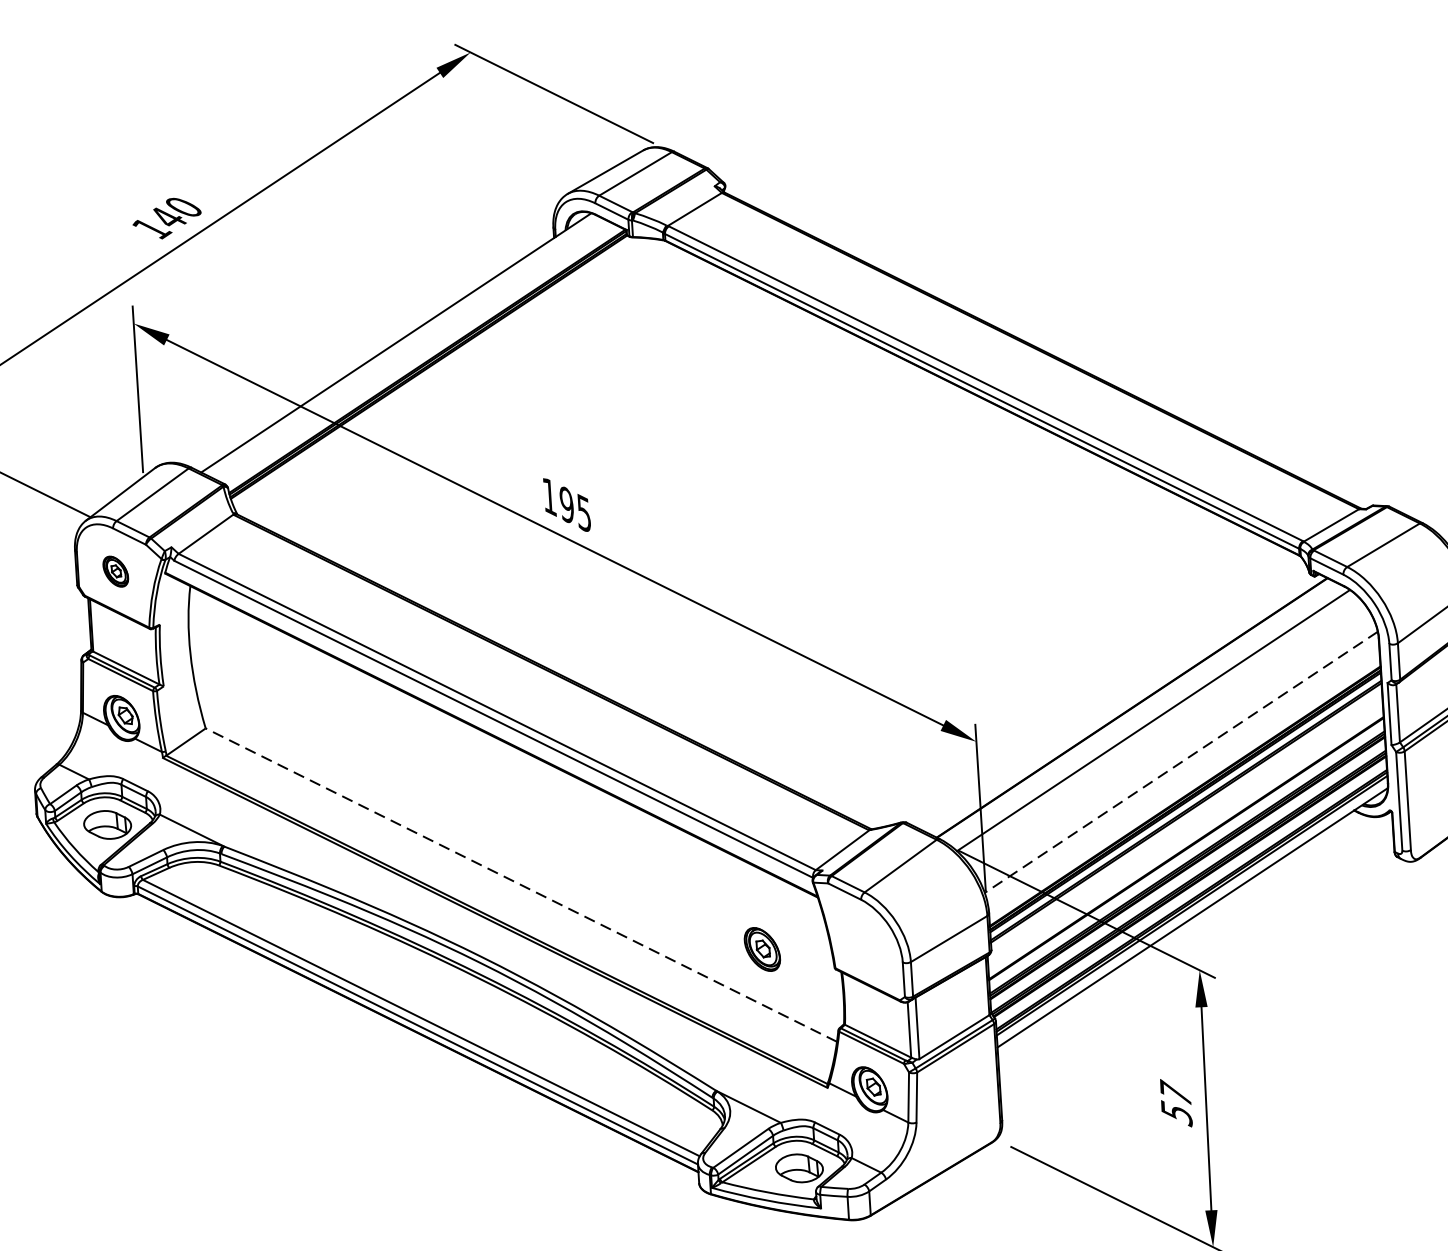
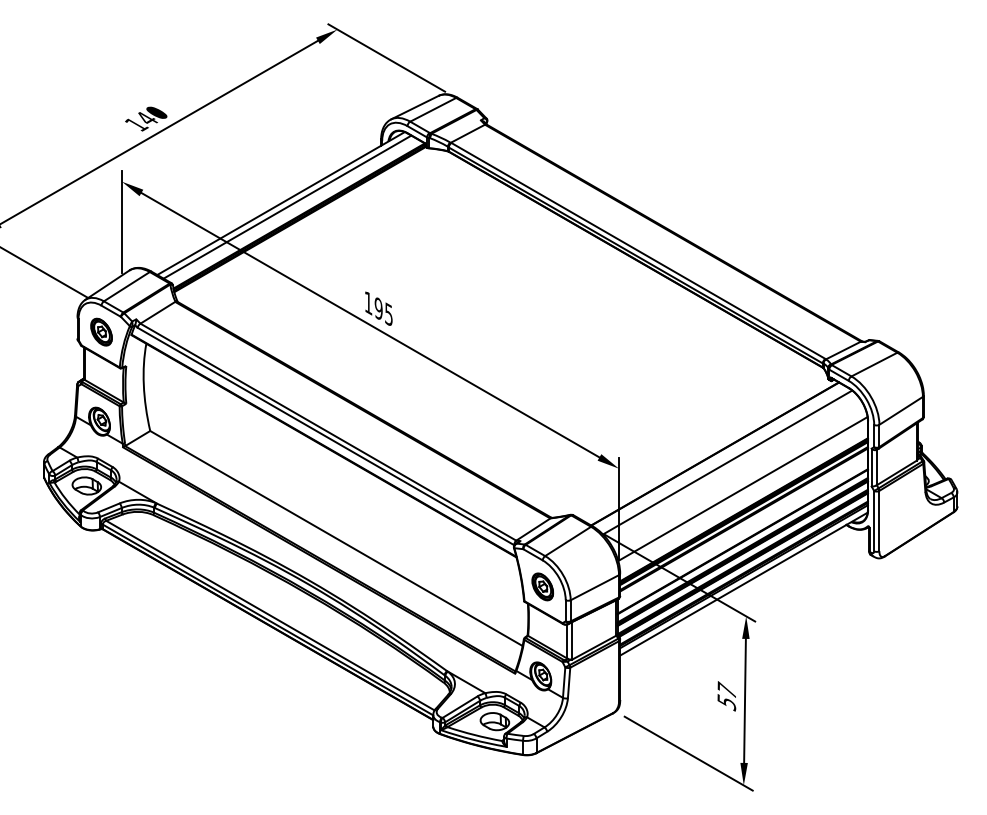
line: (407, 347) -> (287, 206), added
part: (115, 570) -> (101, 331), size x1.43
line: (1180, 763) -> (742, 489), dashed -> solid
line: (521, 885) -> (336, 538), dashed -> solid
part: (761, 948) -> (542, 586), moved

